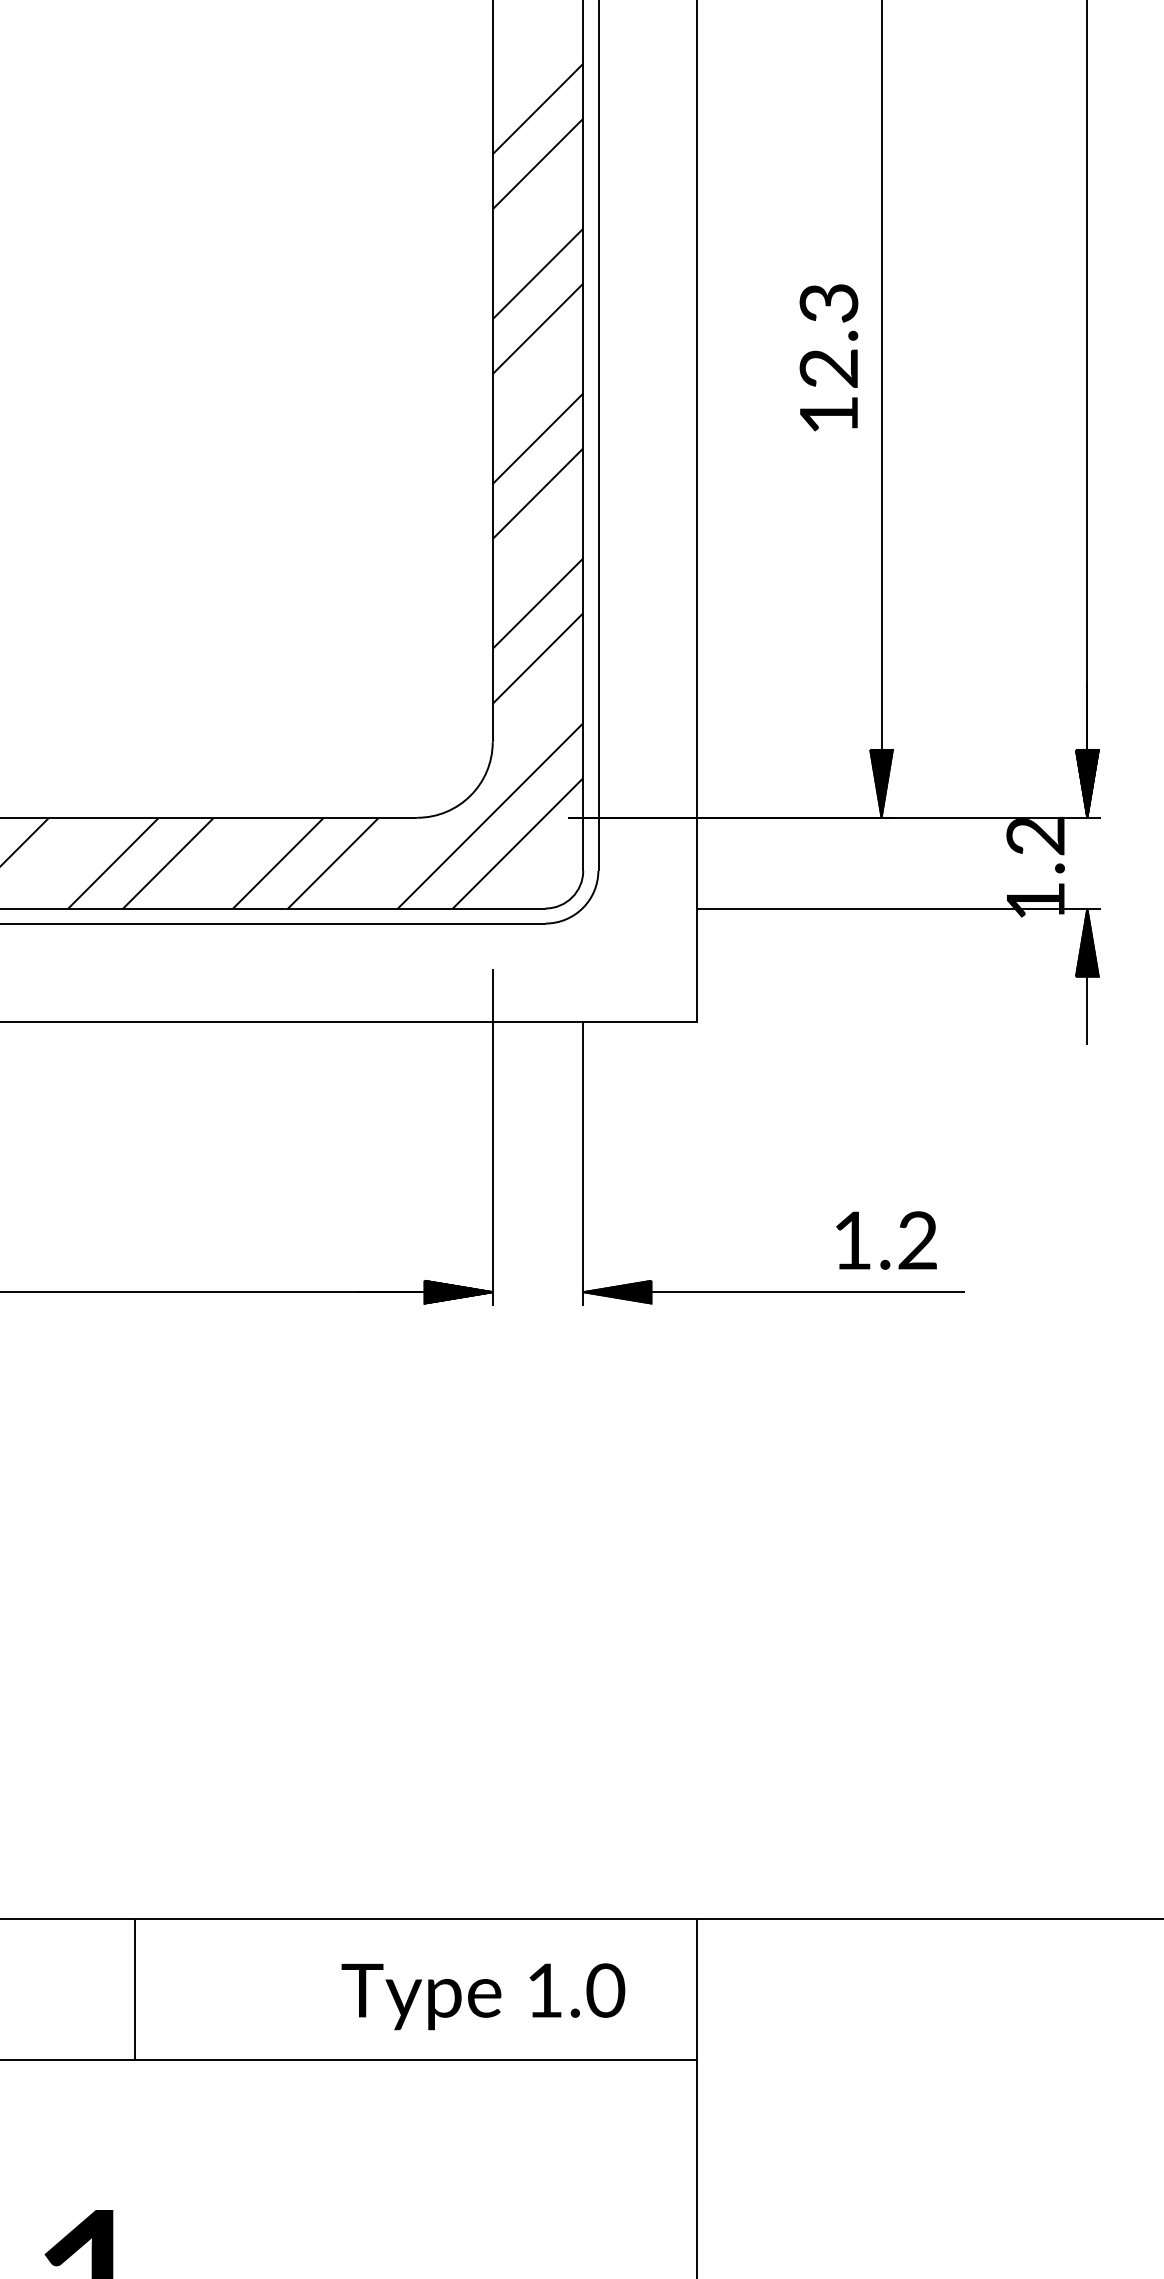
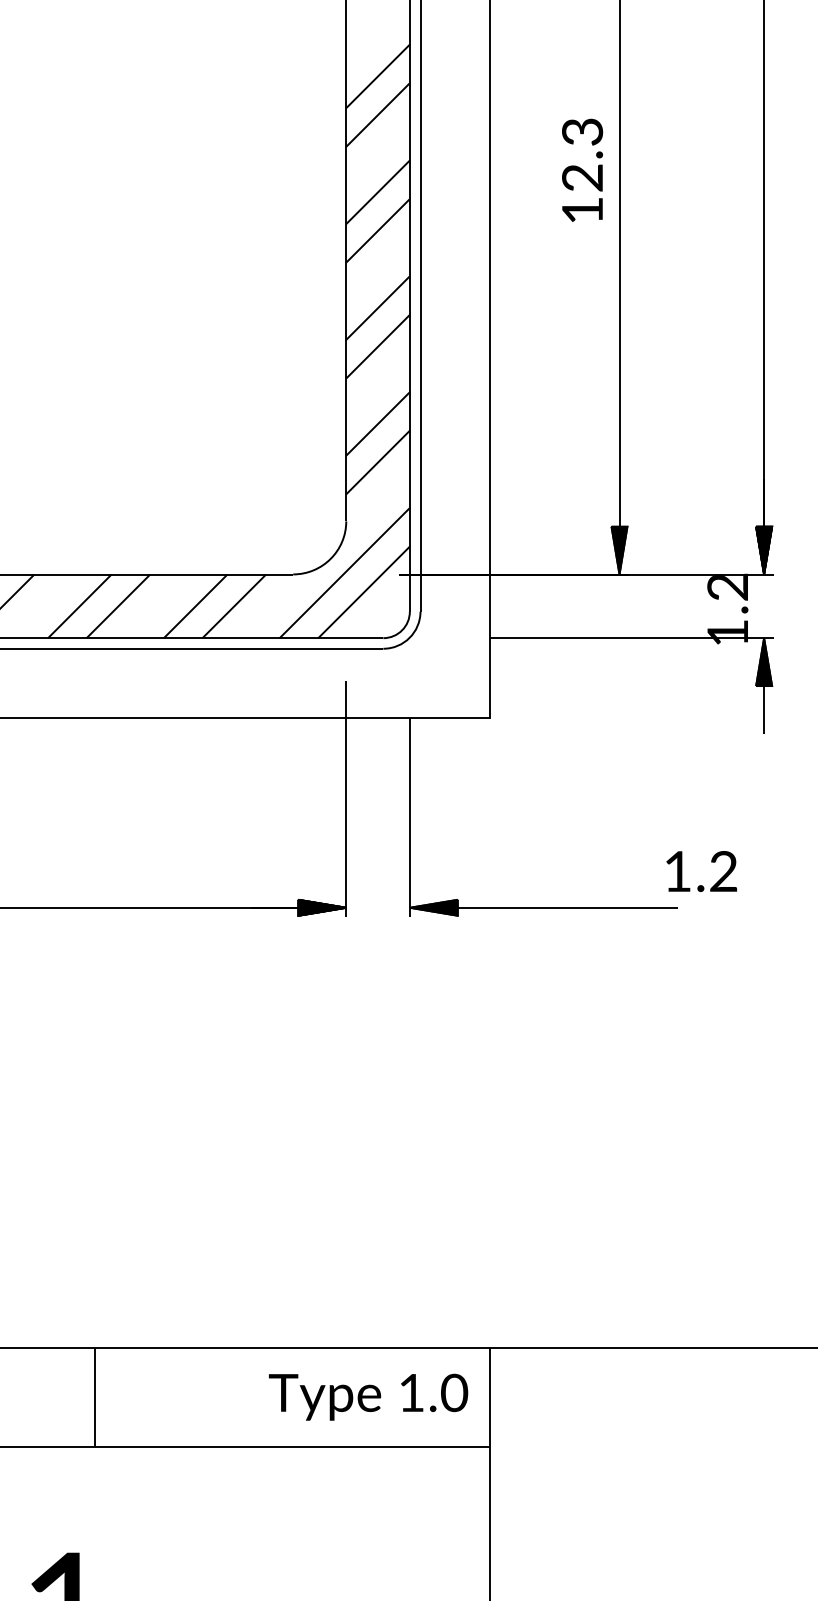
text: (828, 357) -> (582, 170), moved
text: (886, 1240) -> (701, 871), moved
text: (483, 1996) -> (368, 1397), moved

